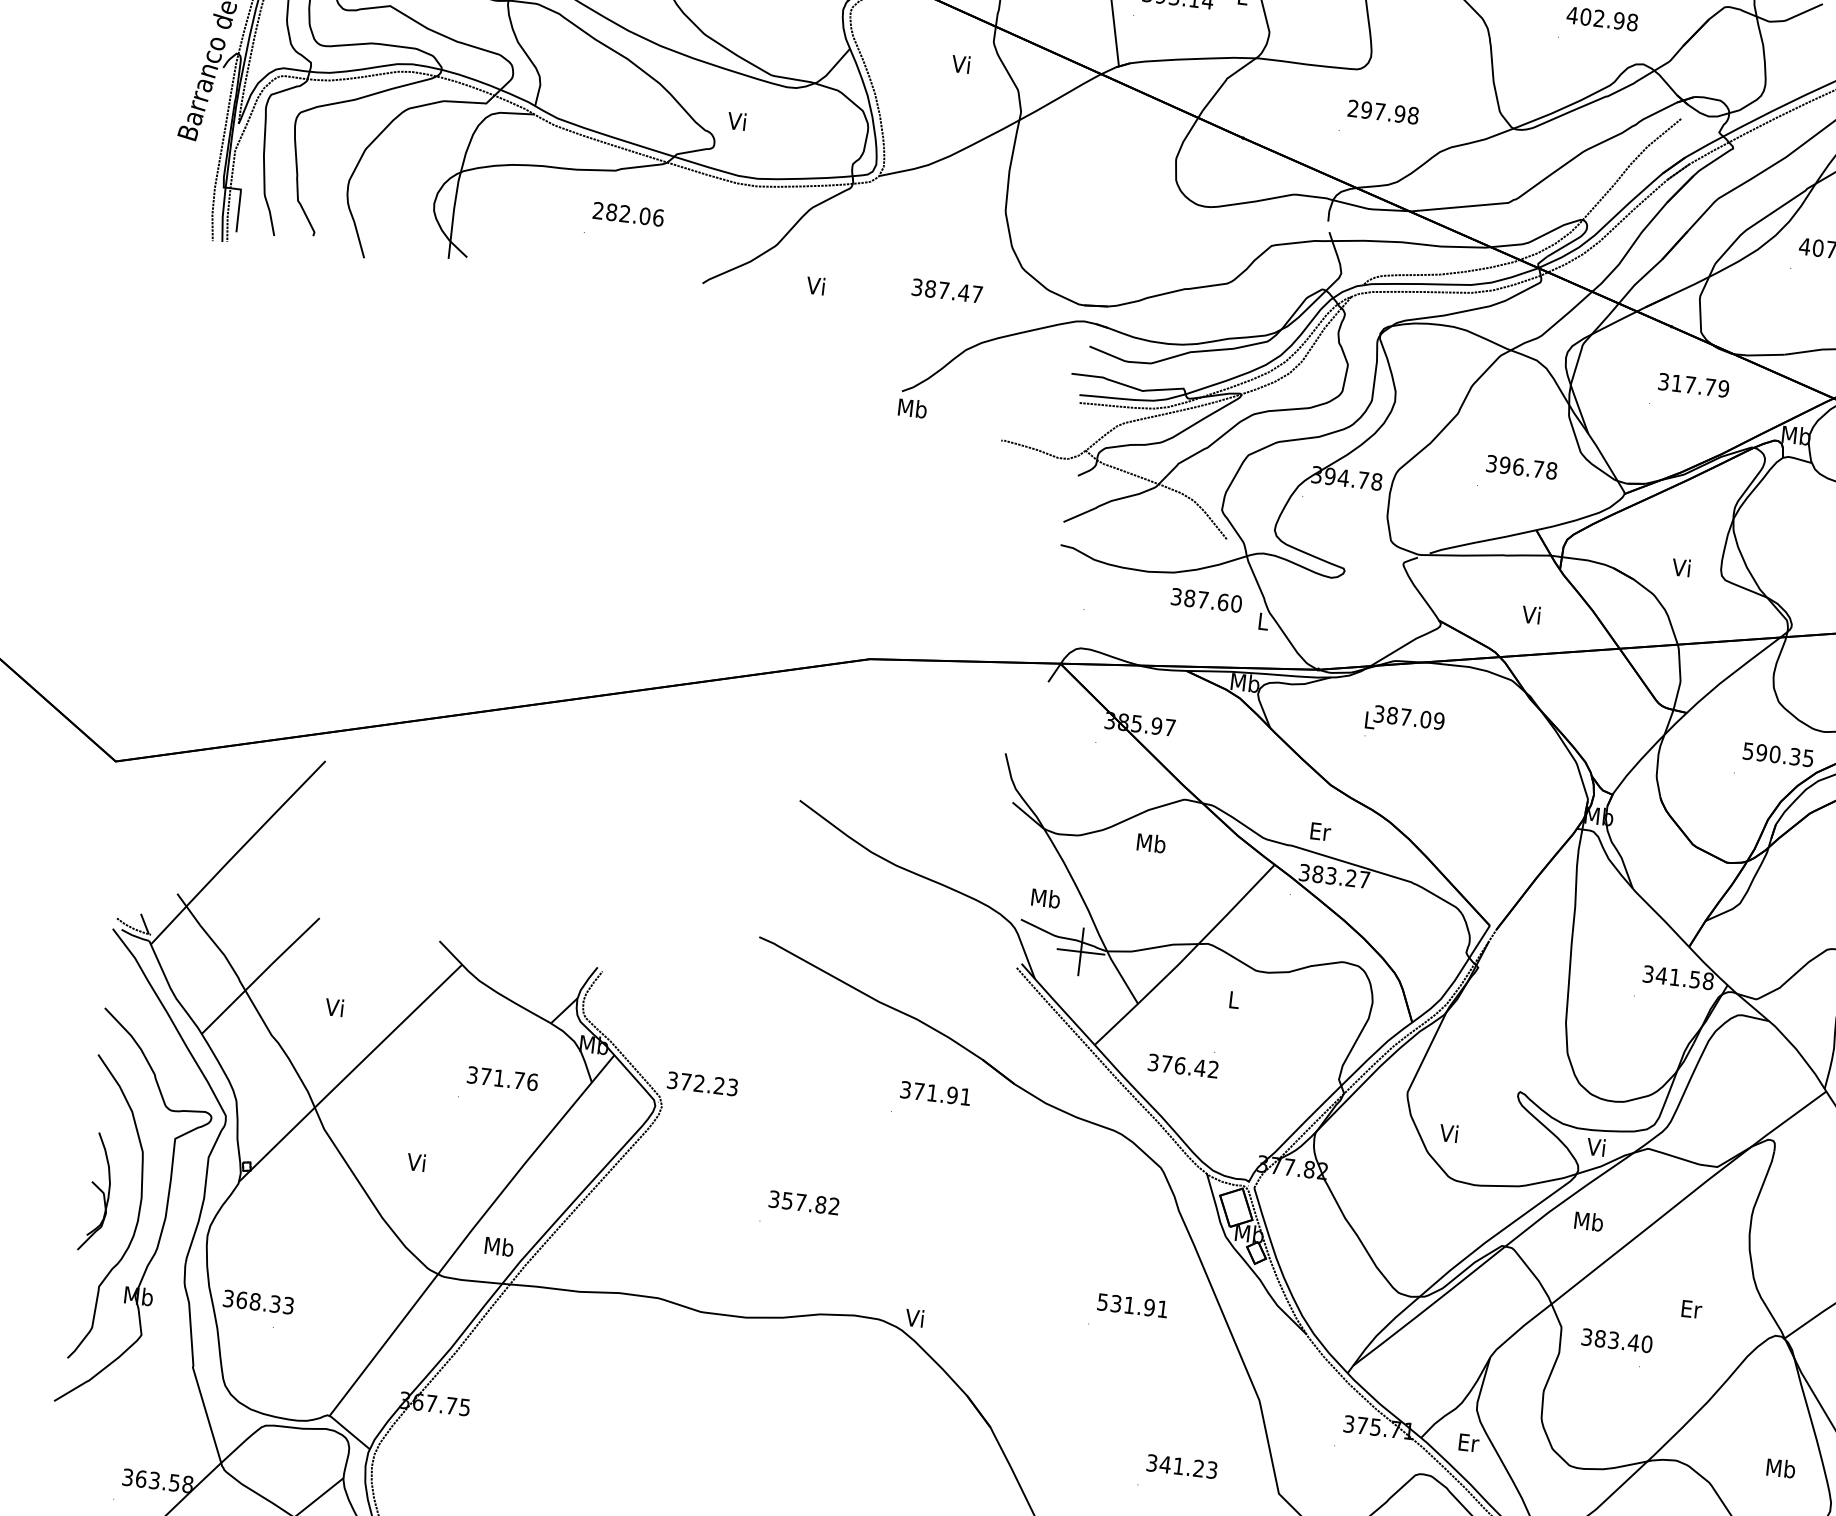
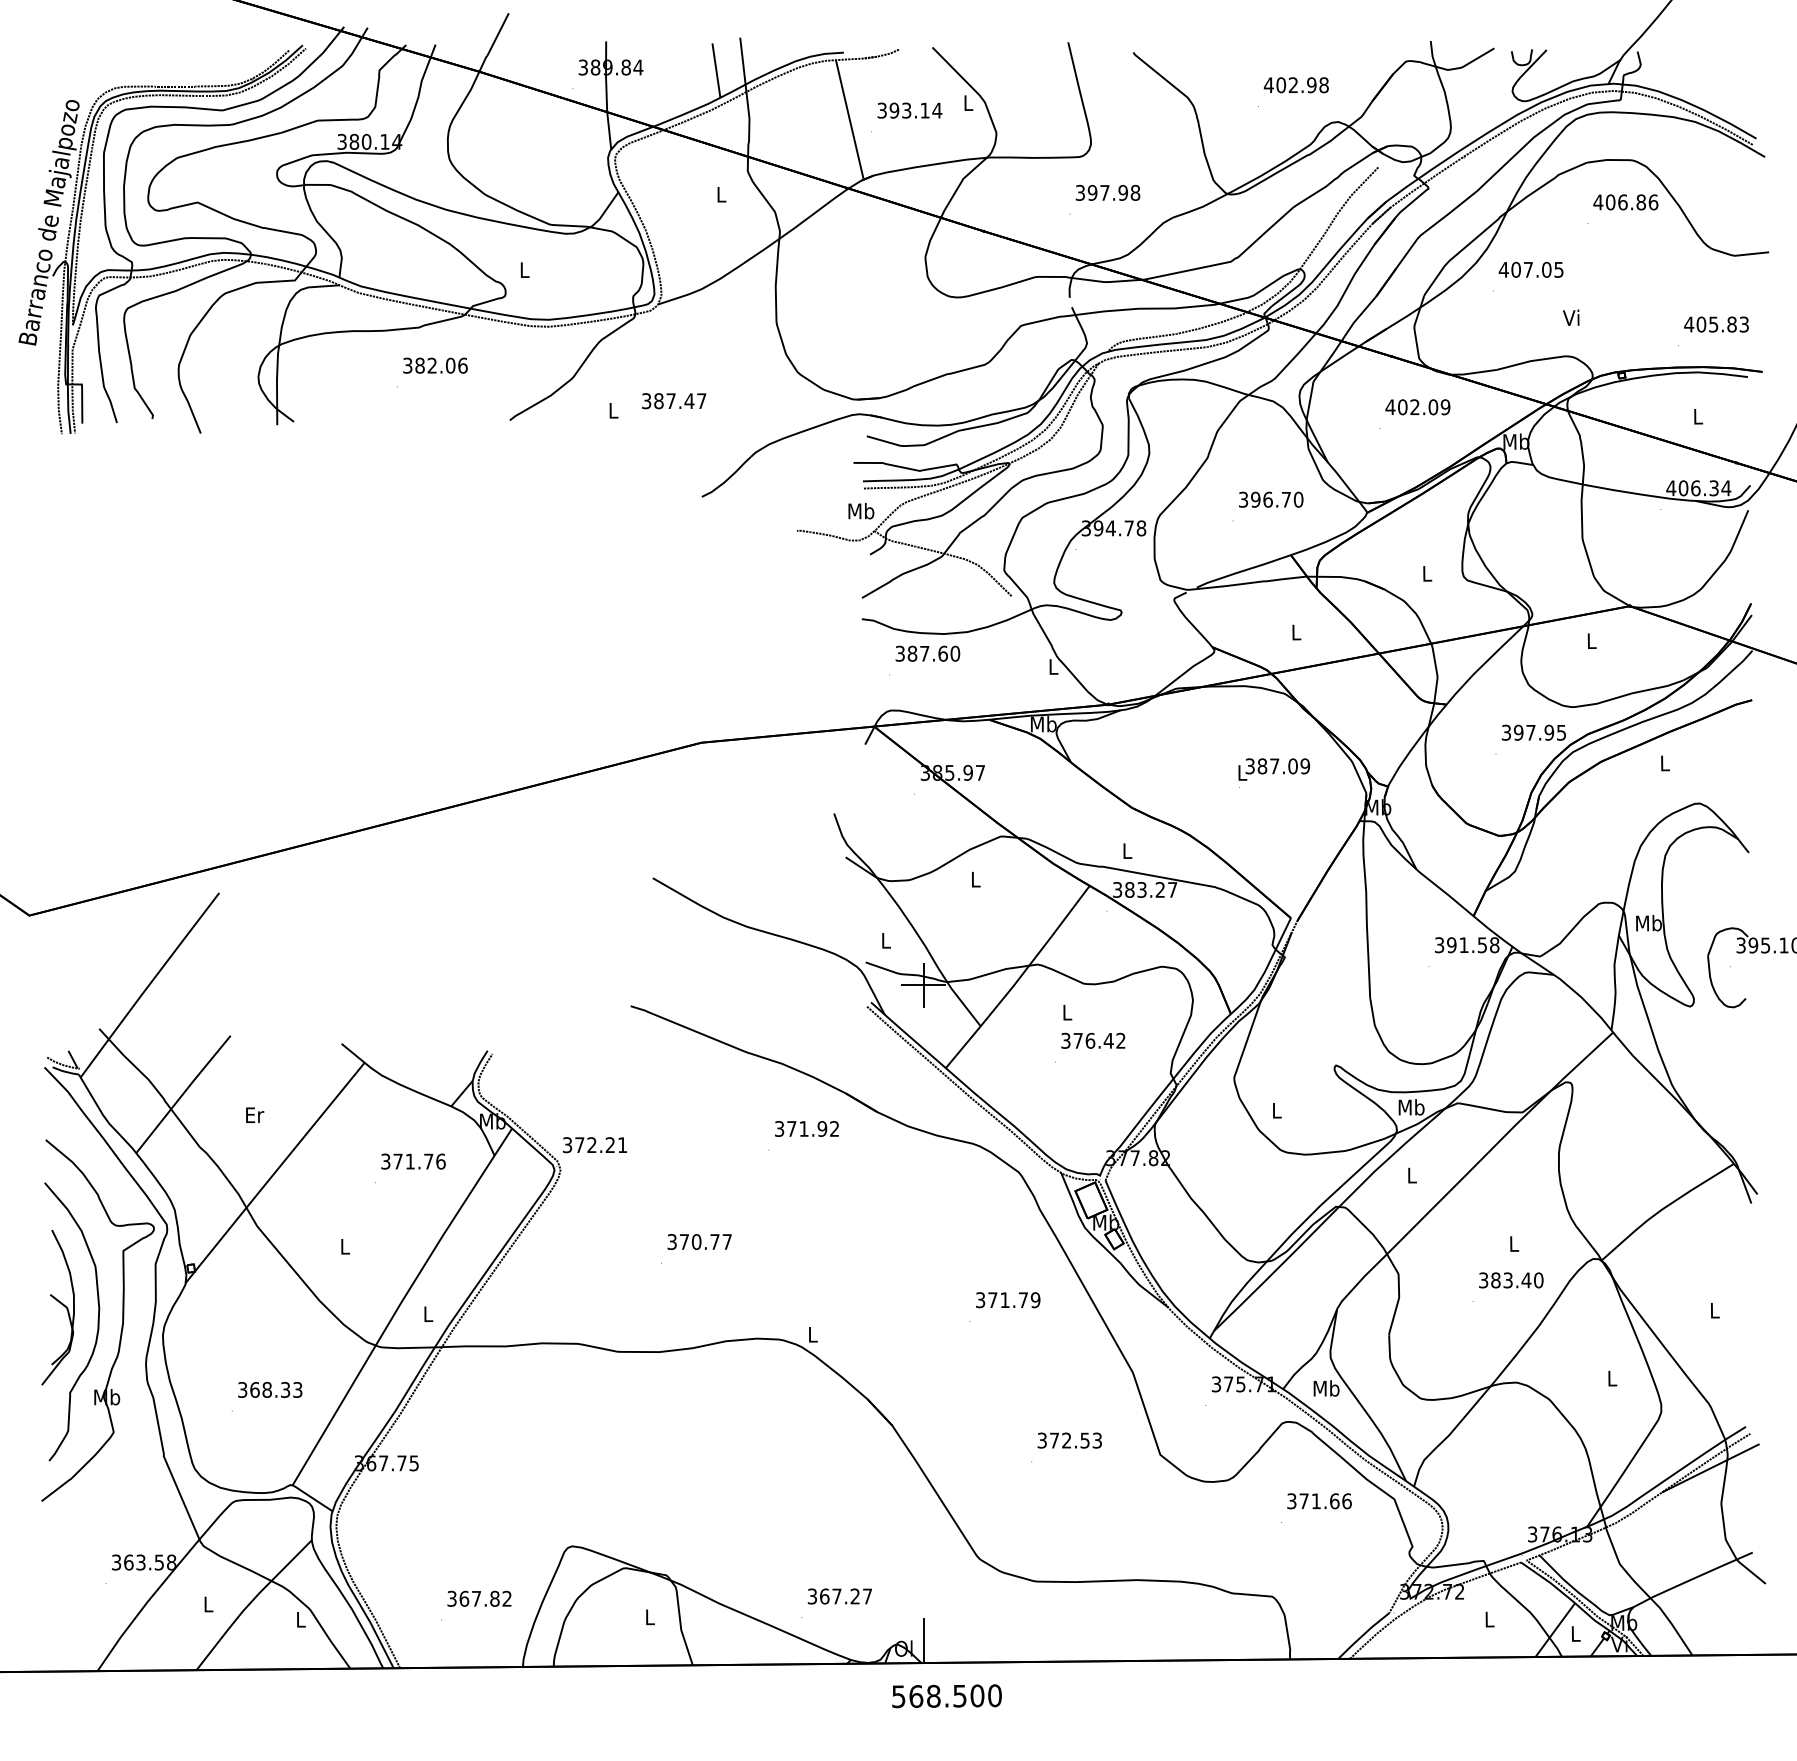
text: (960, 64) -> (720, 194), Vi -> L
text: (1352, 108) -> (1079, 192), 297.98 -> 397.98
text: (736, 120) -> (523, 269), Vi -> L
text: (598, 210) -> (407, 365), 282.06 -> 382.06
text: (815, 285) -> (612, 410), Vi -> L
text: (947, 291) -> (674, 401), moved
text: (1686, 384) -> (1411, 407), 317.79 -> 402.09
text: (912, 408) -> (861, 511), moved
text: (1551, 470) -> (1298, 499), 396.78 -> 396.70
text: (1680, 567) -> (1425, 573), Vi -> L
text: (1206, 600) -> (927, 653), moved
text: (1531, 615) -> (1295, 632), Vi -> L
text: (1404, 723) -> (1274, 772), moved
text: (1772, 753) -> (1528, 732), 590.35 -> 397.95
text: (1320, 831) -> (1127, 850), Er -> L
text: (1151, 843) -> (975, 879), Mb -> L
text: (1045, 898) -> (885, 940), Mb -> L
text: (1661, 976) -> (1451, 945), 341.58 -> 391.58
text: (335, 1006) -> (254, 1114), Vi -> Er
text: (1183, 1065) -> (1093, 1040), moved
text: (732, 1087) -> (622, 1145), 372.23 -> 372.21
text: (965, 1096) -> (834, 1128), 371.91 -> 371.92
text: (1448, 1133) -> (1275, 1110), Vi -> L
text: (1596, 1147) -> (1411, 1107), Vi -> Mb
text: (415, 1162) -> (343, 1246), Vi -> L
part: (96, 1192) -> (57, 1307), size x1.43
text: (810, 1204) -> (705, 1242), 357.82 -> 370.77
text: (1589, 1221) -> (1412, 1175), Mb -> L
text: (499, 1246) -> (428, 1313), Mb -> L
text: (258, 1301) -> (270, 1389), moved
text: (1133, 1306) -> (1008, 1300), 531.91 -> 371.79
text: (1691, 1308) -> (1514, 1243), Er -> L
text: (914, 1317) -> (811, 1334), Vi -> L
text: (1617, 1340) -> (1511, 1280), moved
text: (1468, 1442) -> (1326, 1388), Er -> Mb
text: (1181, 1466) -> (1069, 1440), 341.23 -> 372.53
text: (1781, 1468) -> (1612, 1378), Mb -> L

